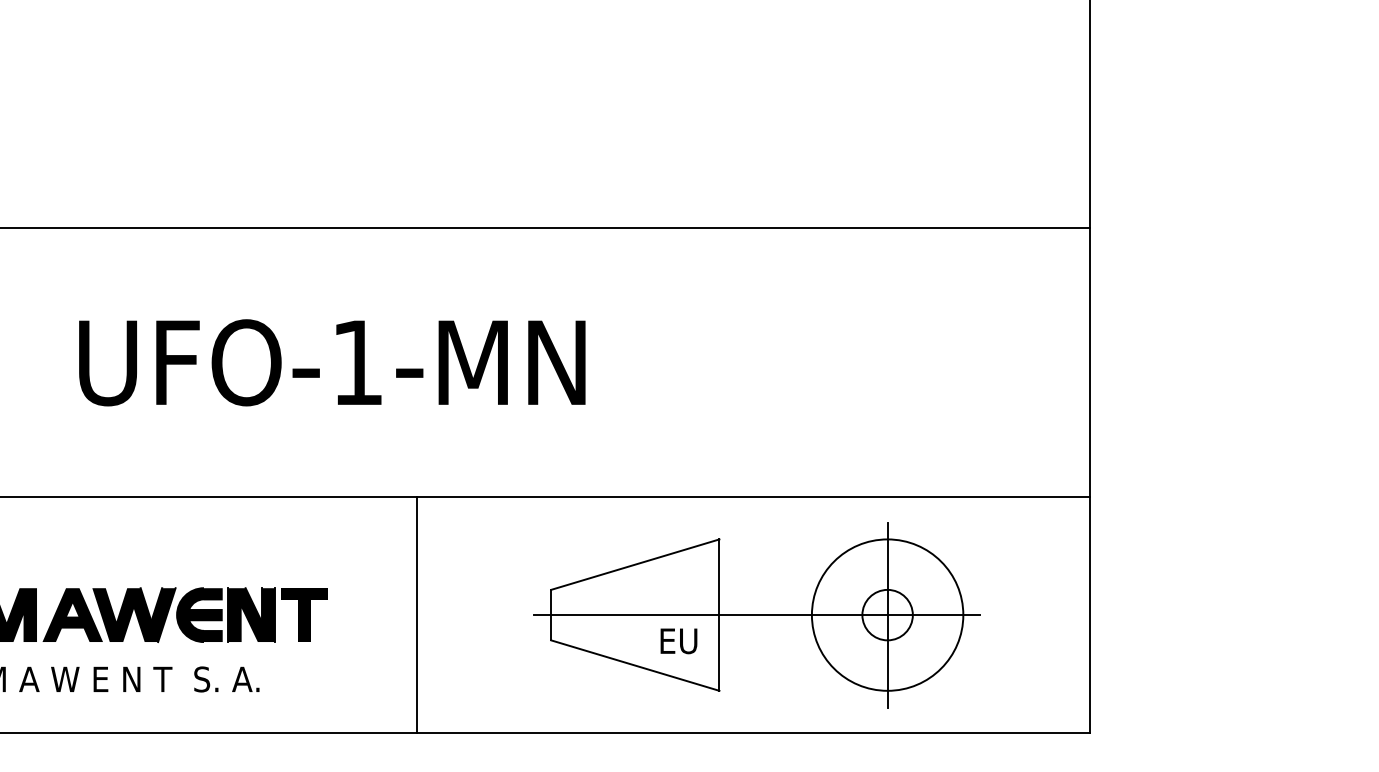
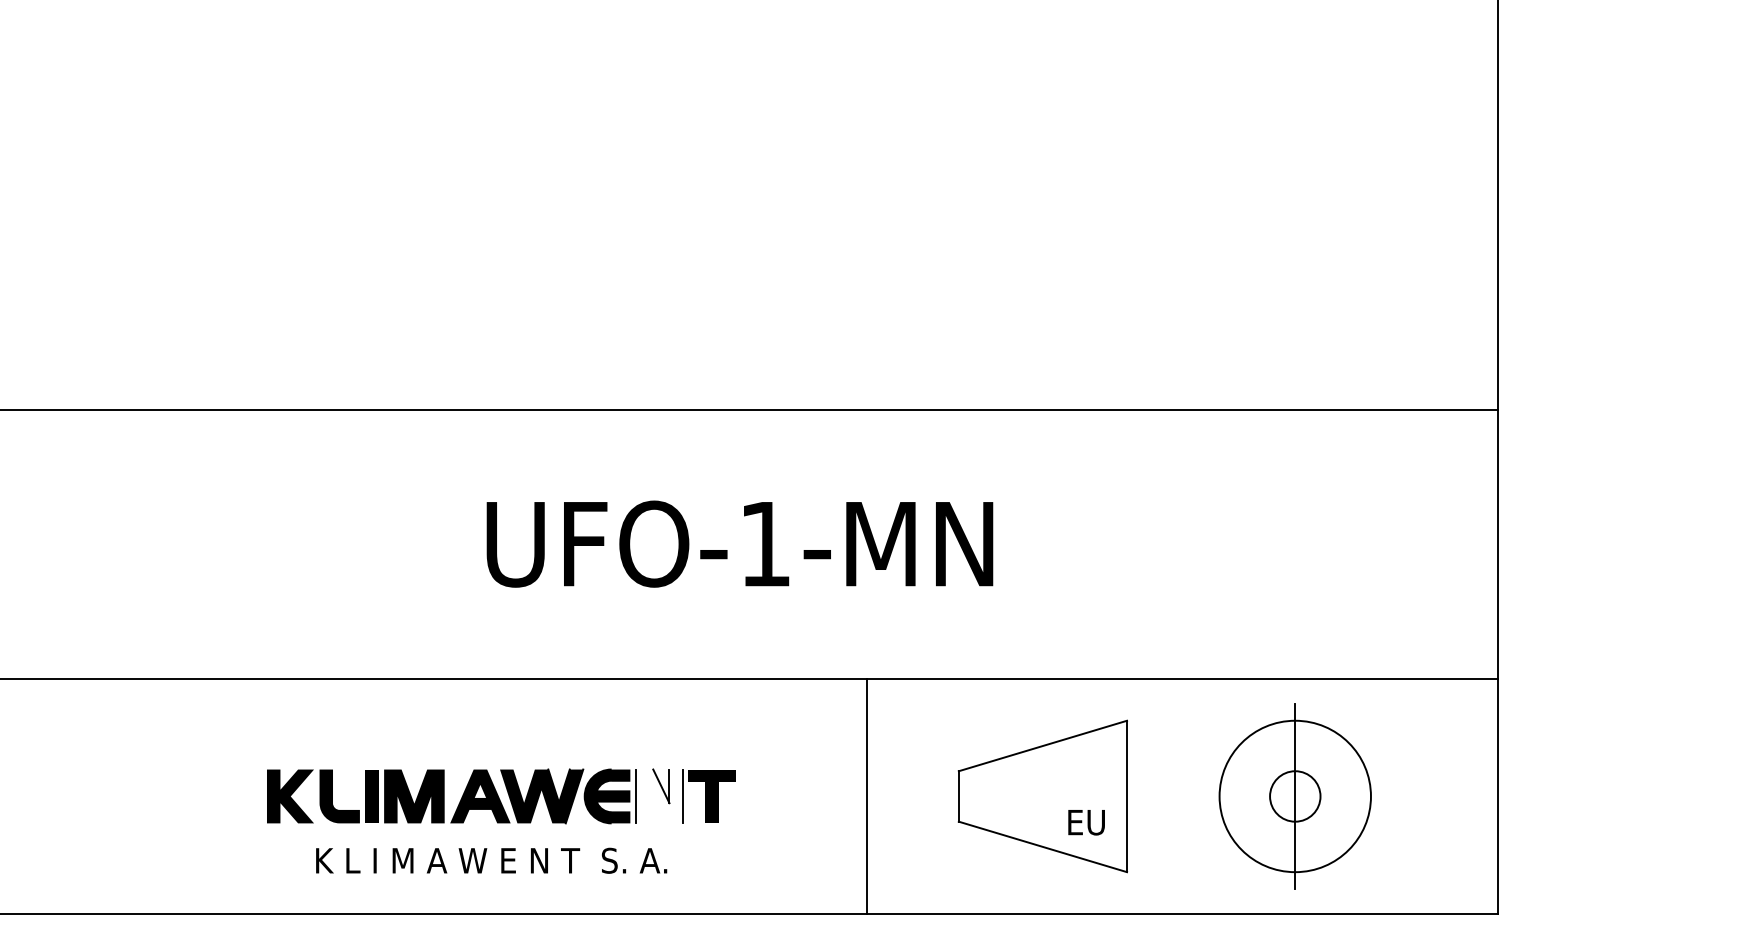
fill: (250, 615) -> (658, 796), removed
line: (416, 615) -> (867, 796), moved
line: (756, 615) -> (1164, 796), removed

